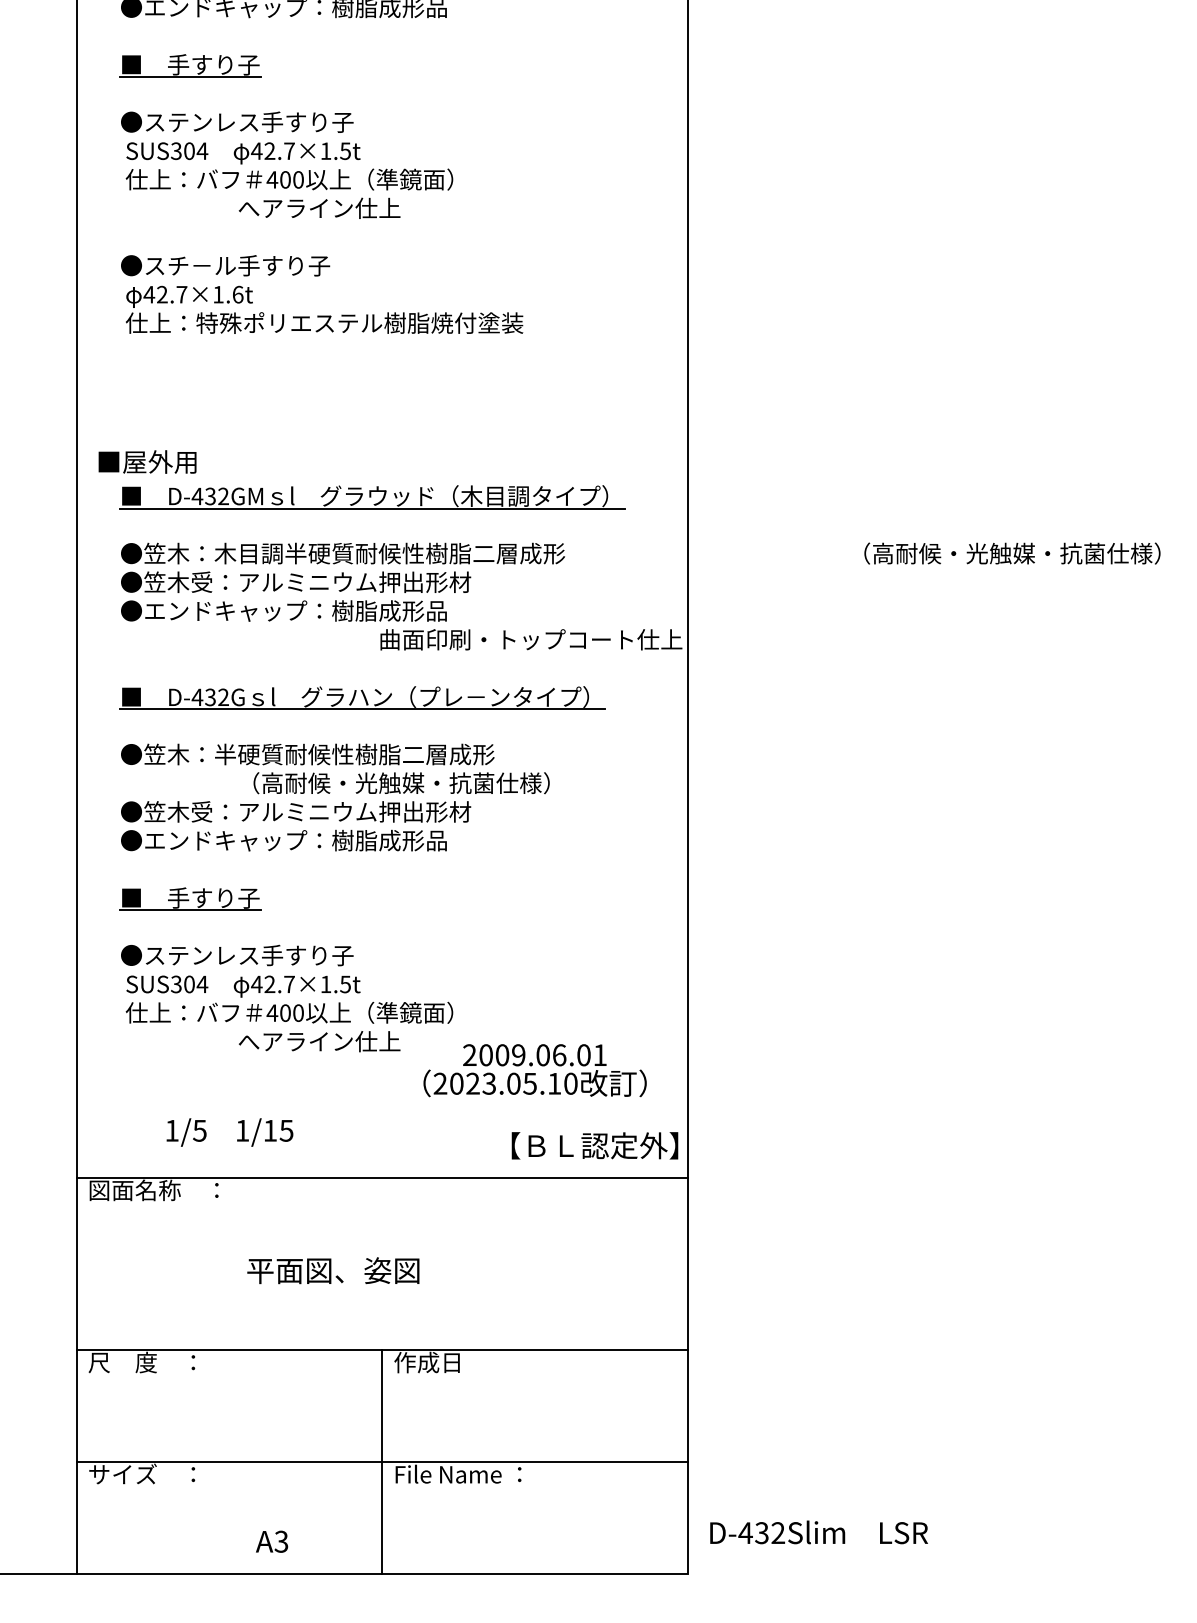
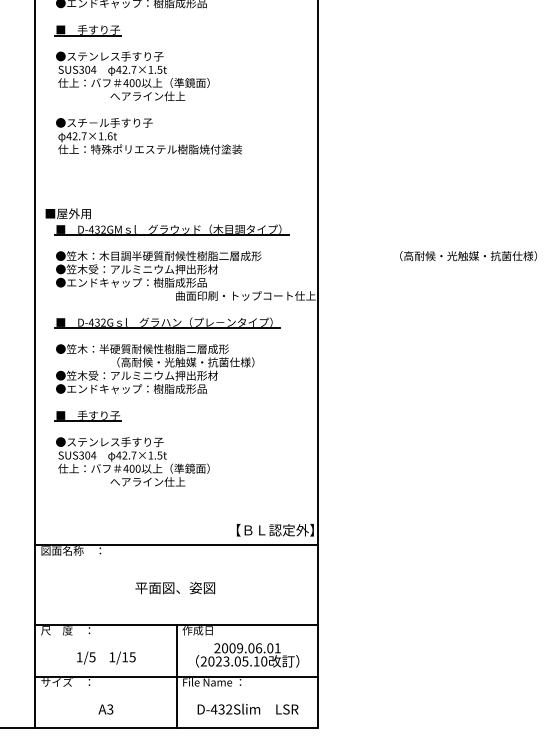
text: (534, 1070) -> (247, 655), moved
text: (230, 1131) -> (106, 657), moved
text: (333, 1271) -> (175, 588), moved
text: (817, 1530) -> (247, 708), moved
text: (271, 1541) -> (105, 709), moved

